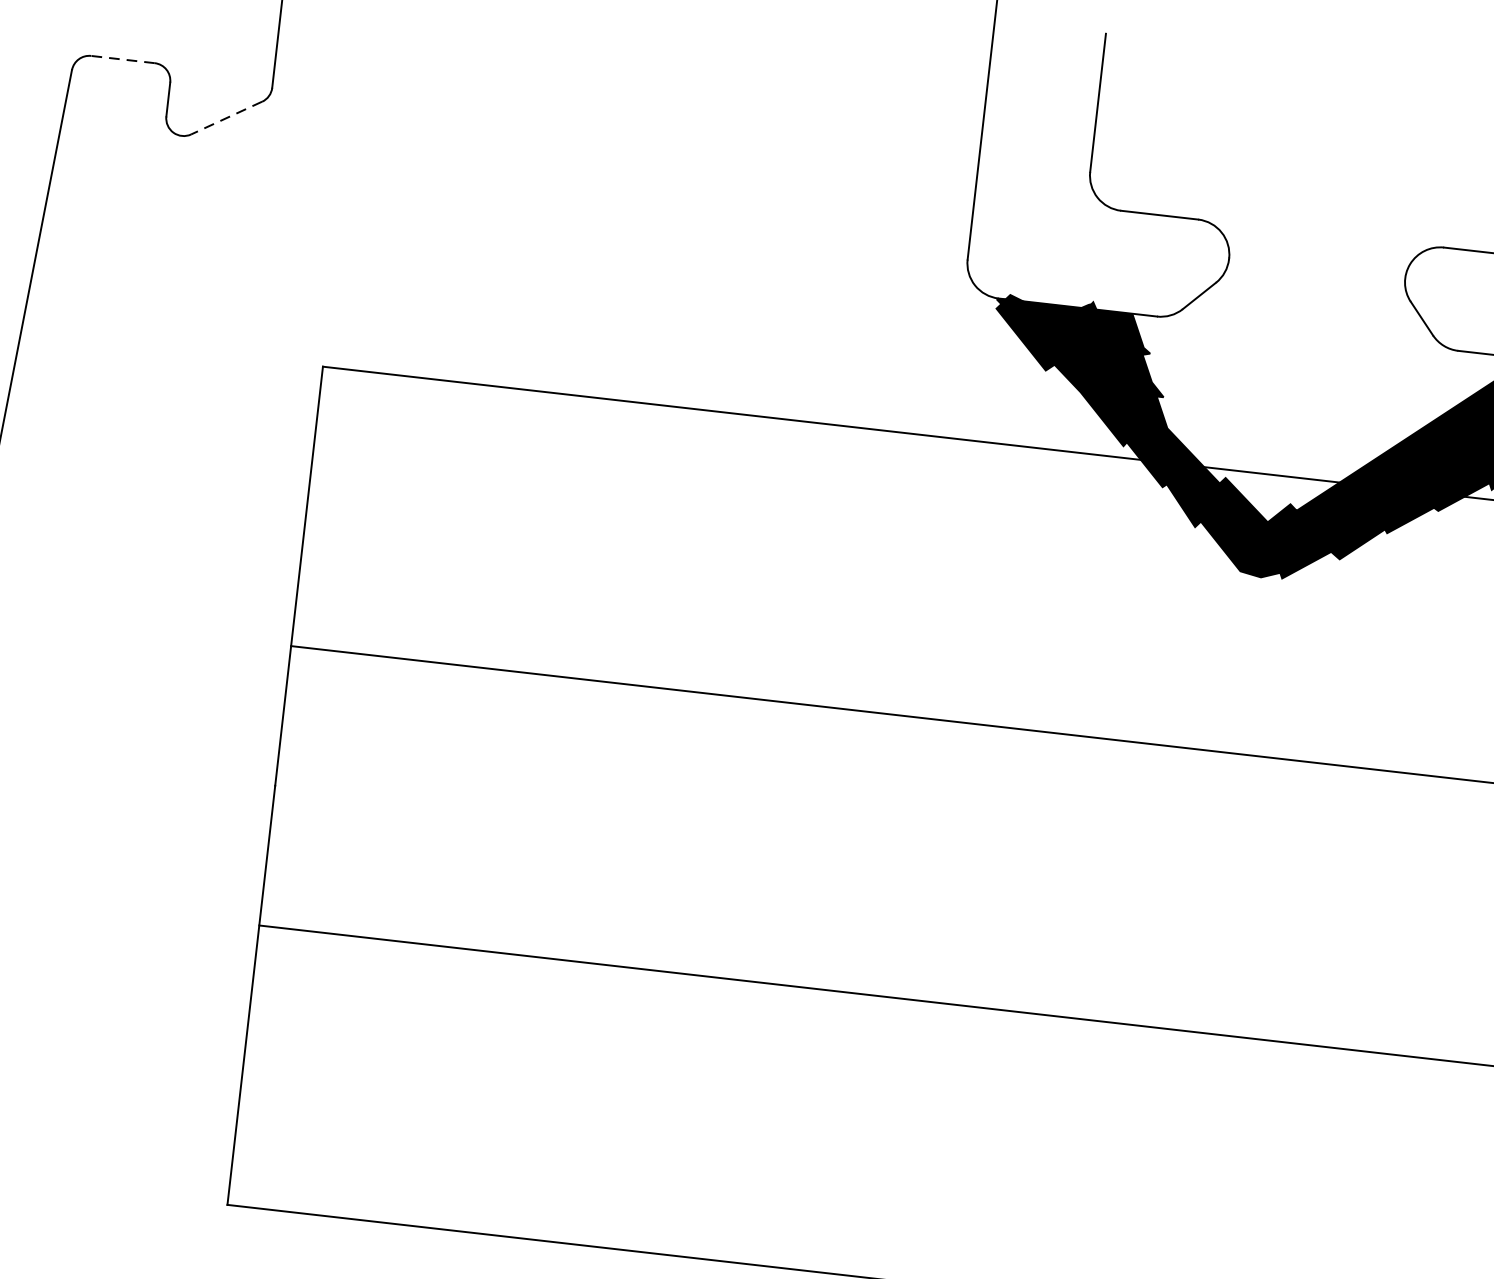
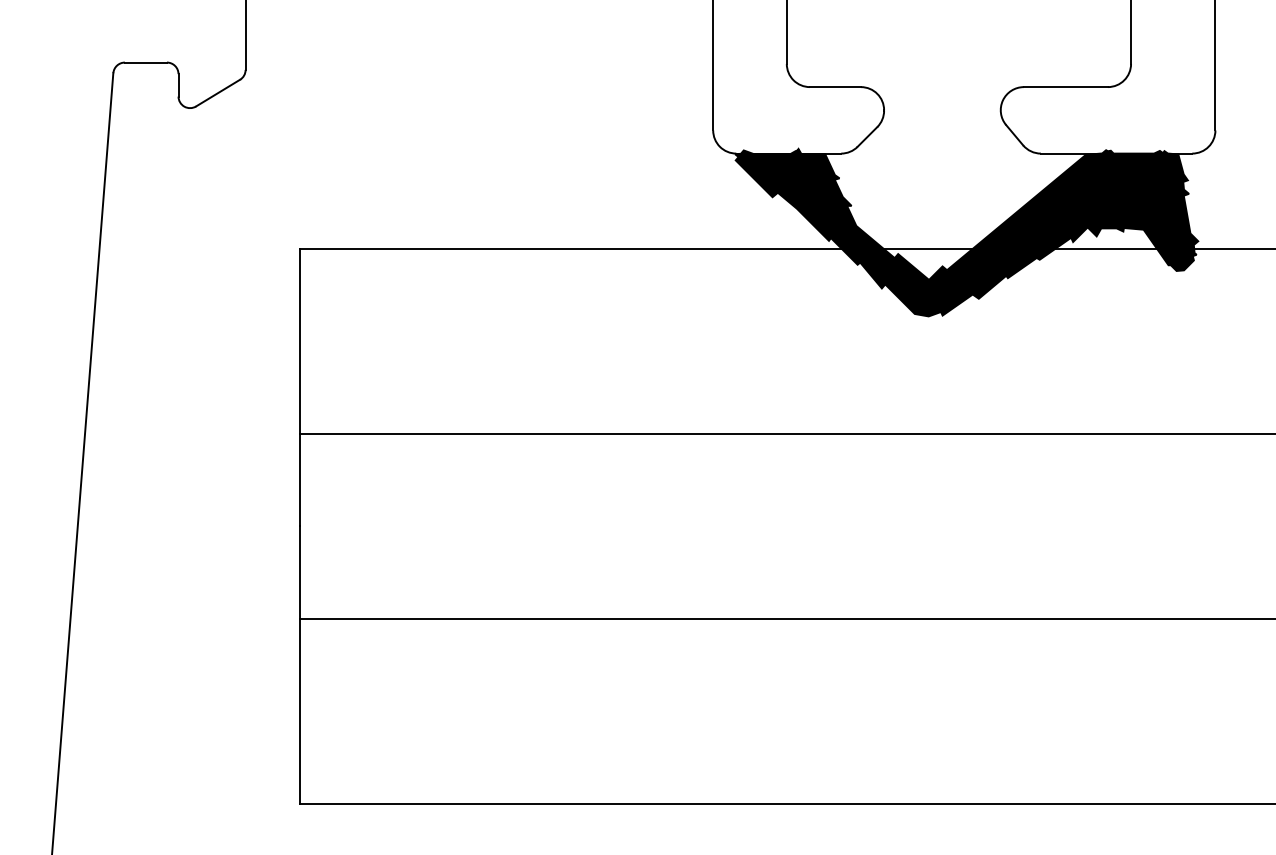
line: (122, 59) -> (145, 62), dashed -> solid
line: (227, 118) -> (218, 93), dashed -> solid

